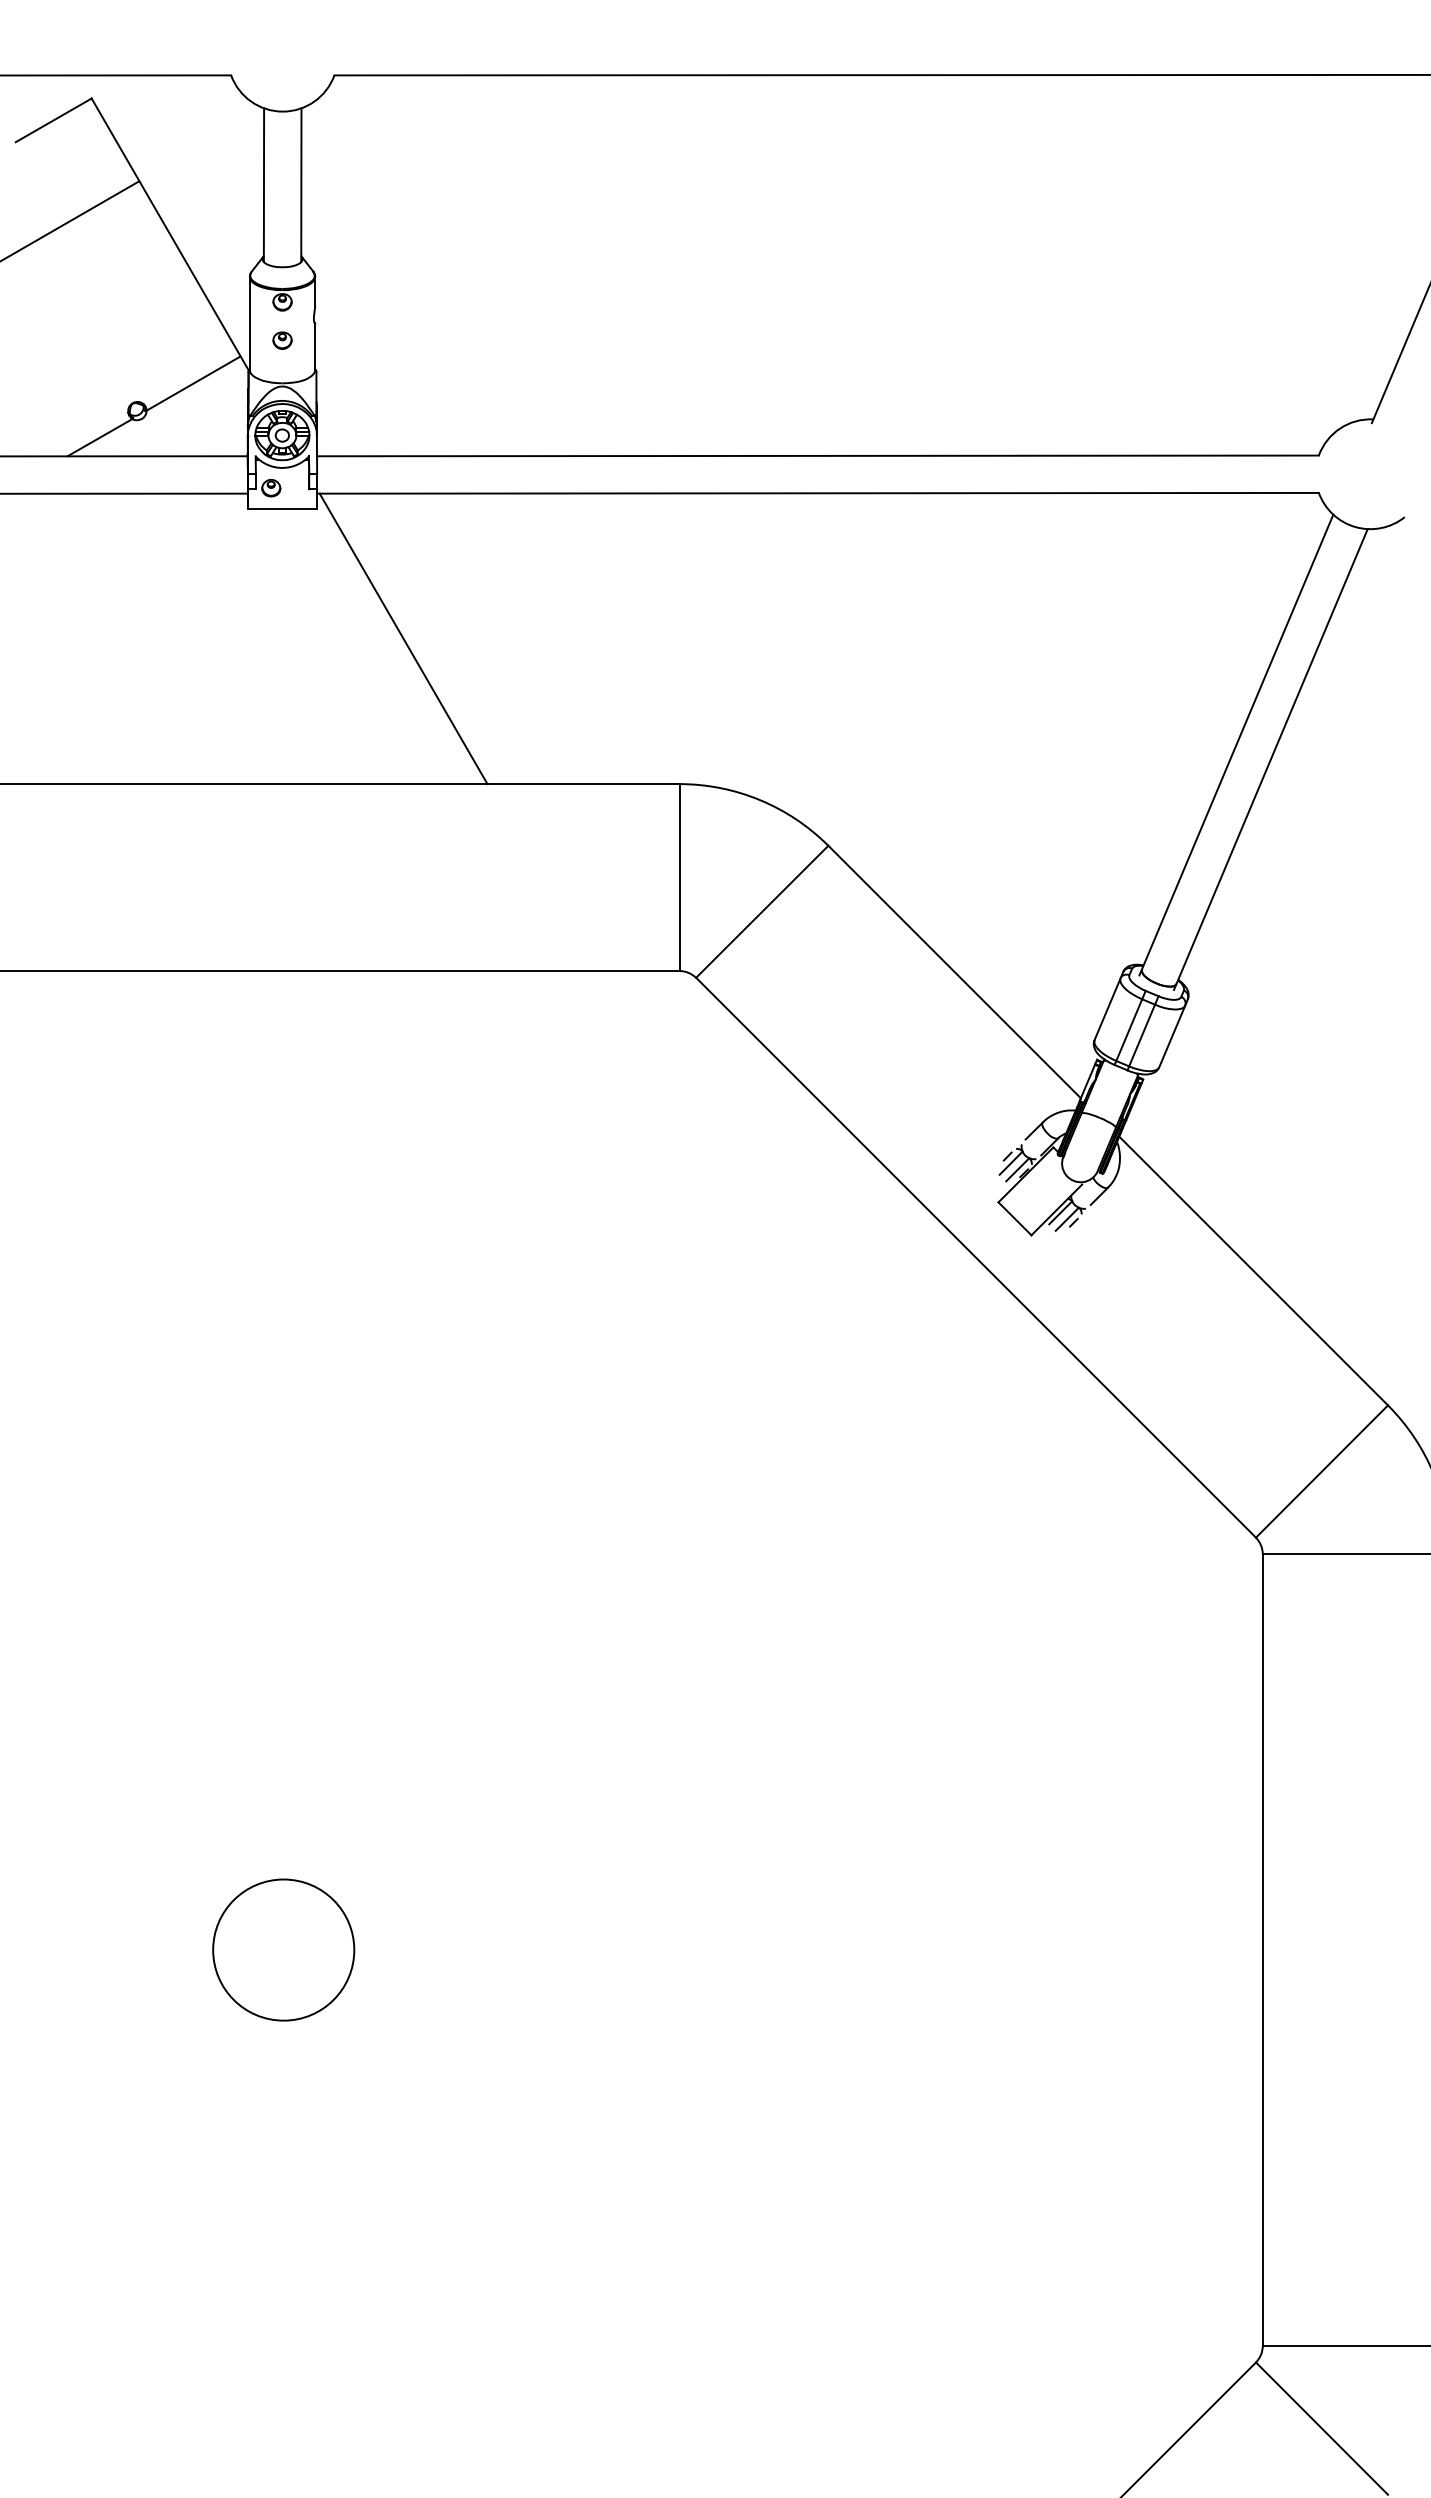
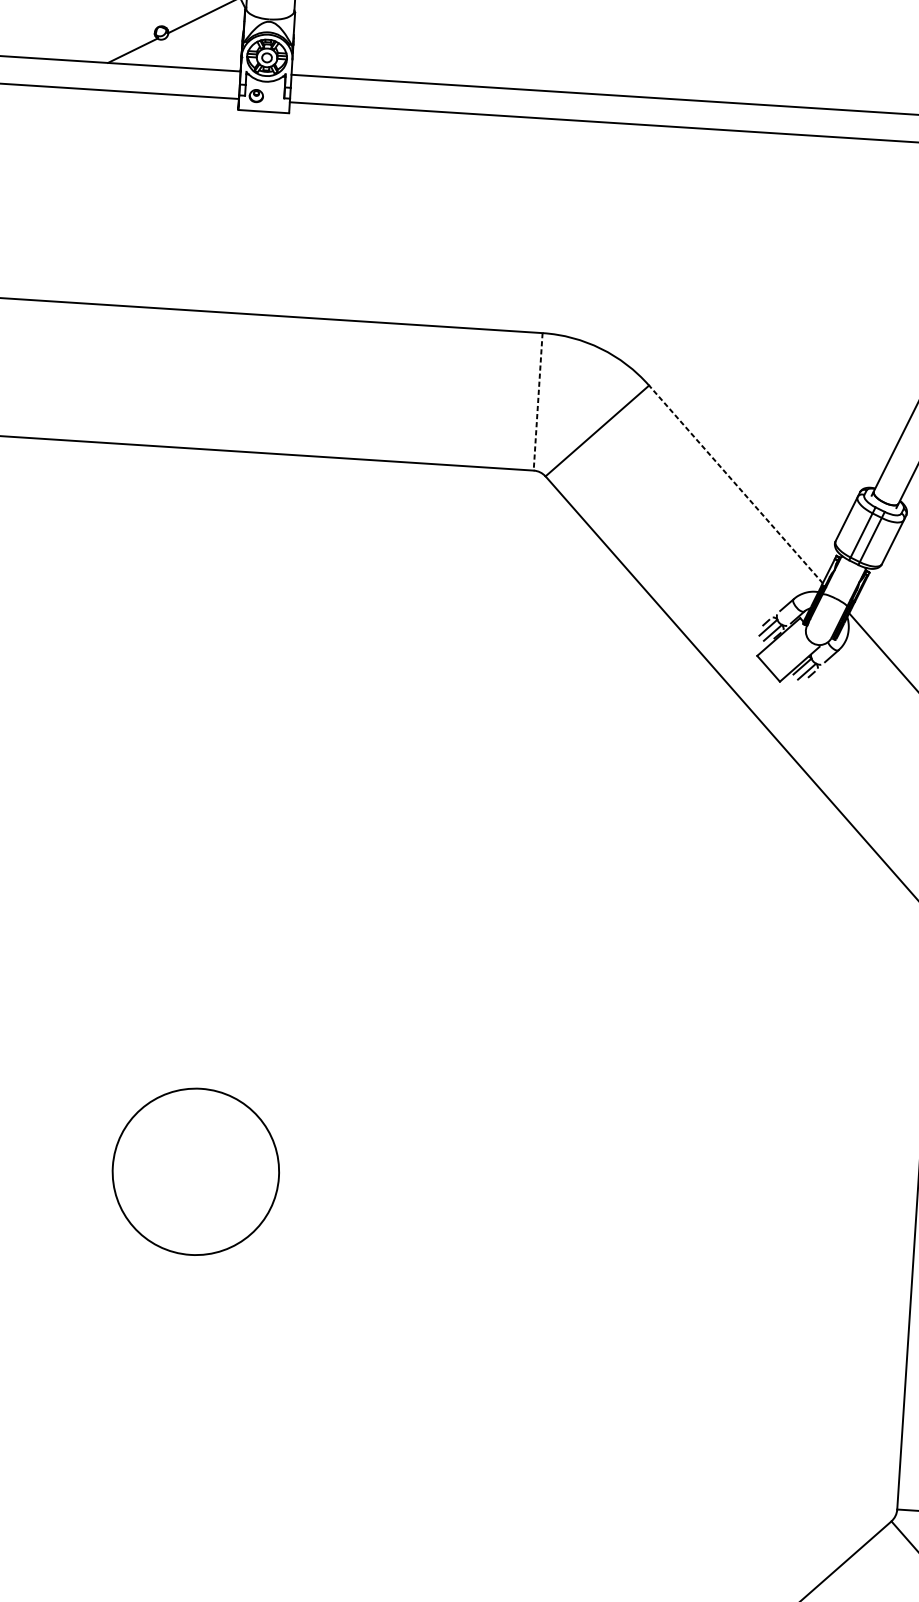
line: (403, 638) -> (346, 212), removed
line: (679, 878) -> (538, 402), solid -> dashed
line: (954, 972) -> (735, 484), solid -> dashed
circle: (283, 1949) -> (195, 1171), size x1.6

